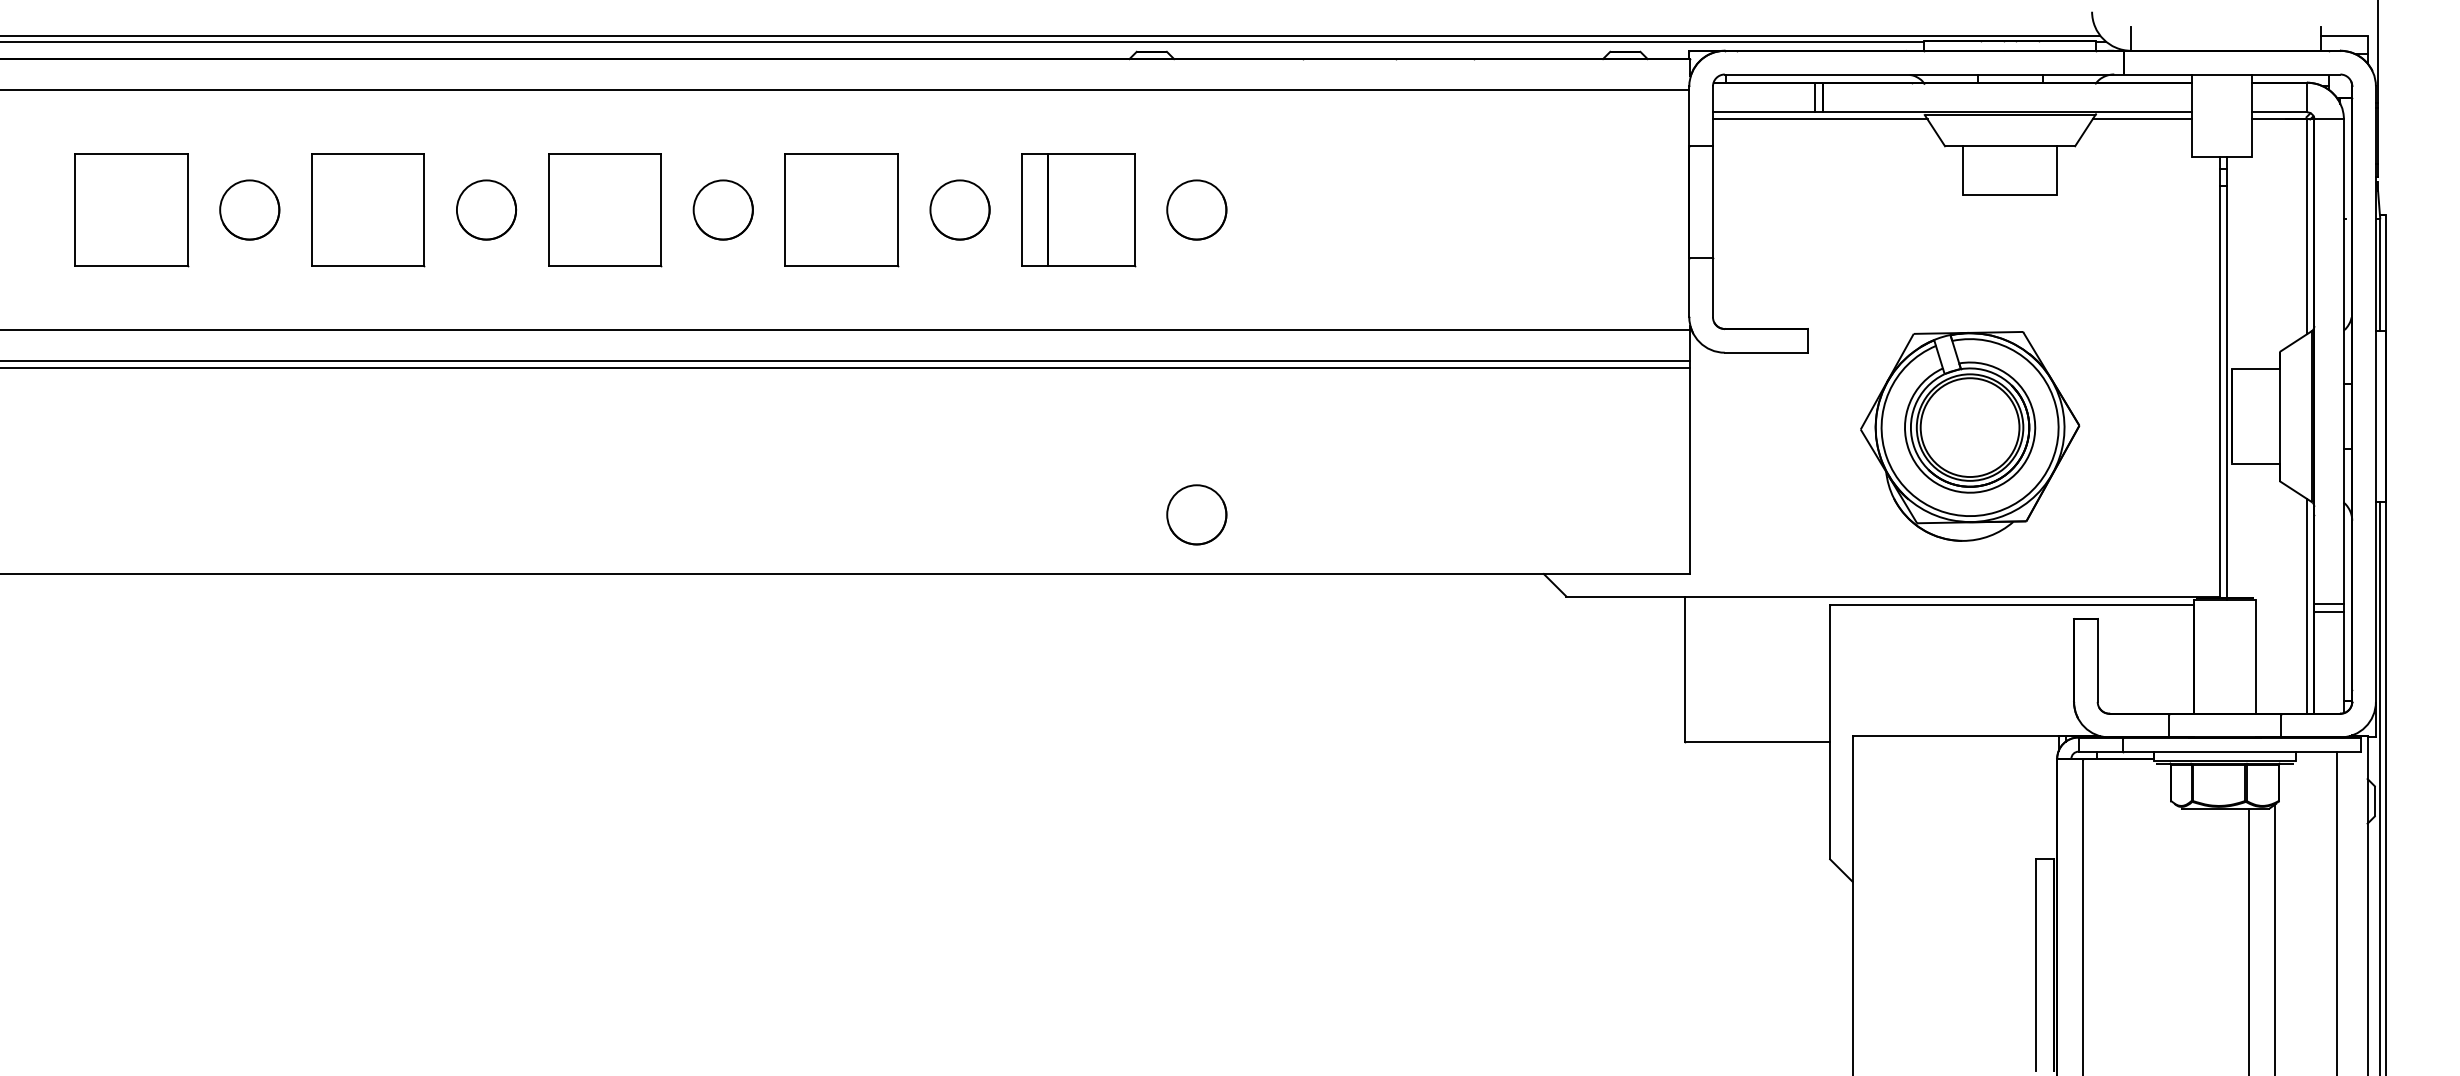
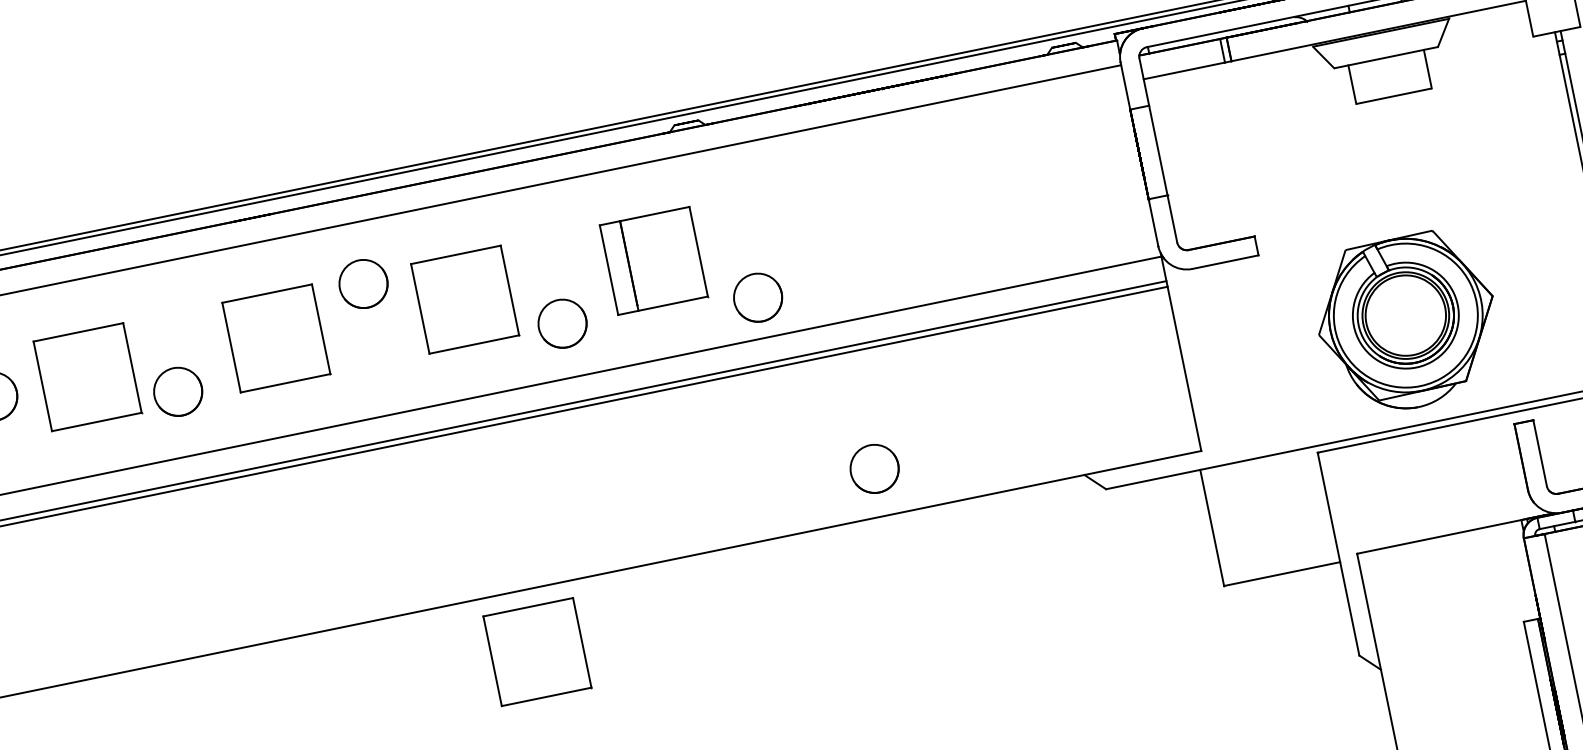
line: (1819, 119) -> (1229, 67), removed
line: (2142, 119) -> (1487, 14), removed
circle: (486, 209) -> (178, 391), moved
circle: (722, 209) -> (362, 283), moved
circle: (959, 209) -> (562, 323), moved
circle: (1196, 209) -> (757, 297), moved
part: (1970, 436) -> (1407, 322), moved
circle: (1196, 514) -> (874, 468), moved
part: (841, 652) -> (537, 652), added

